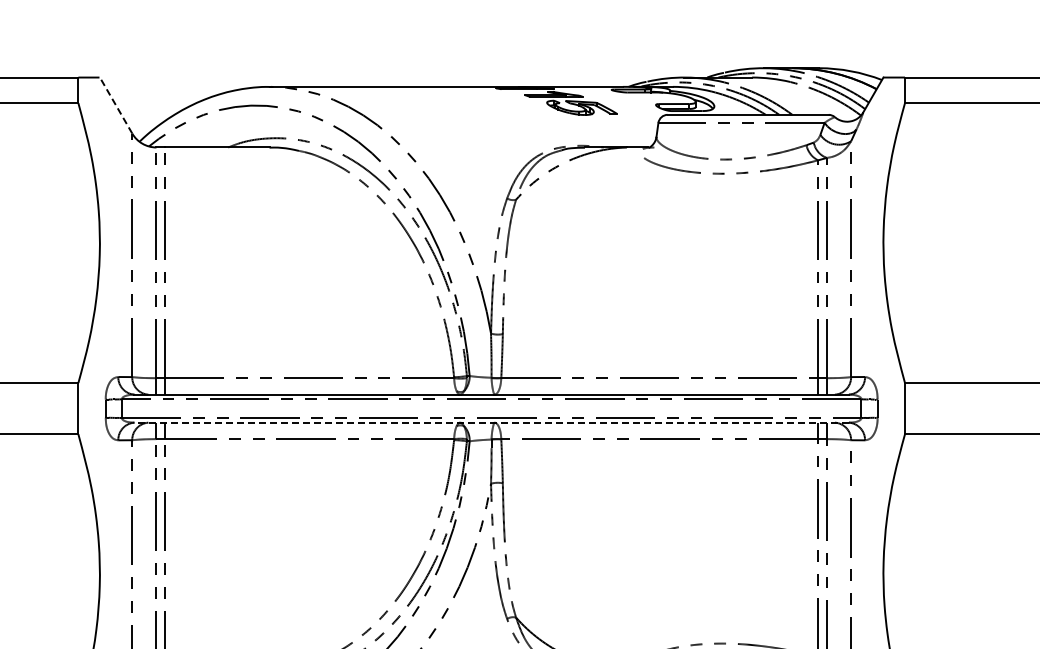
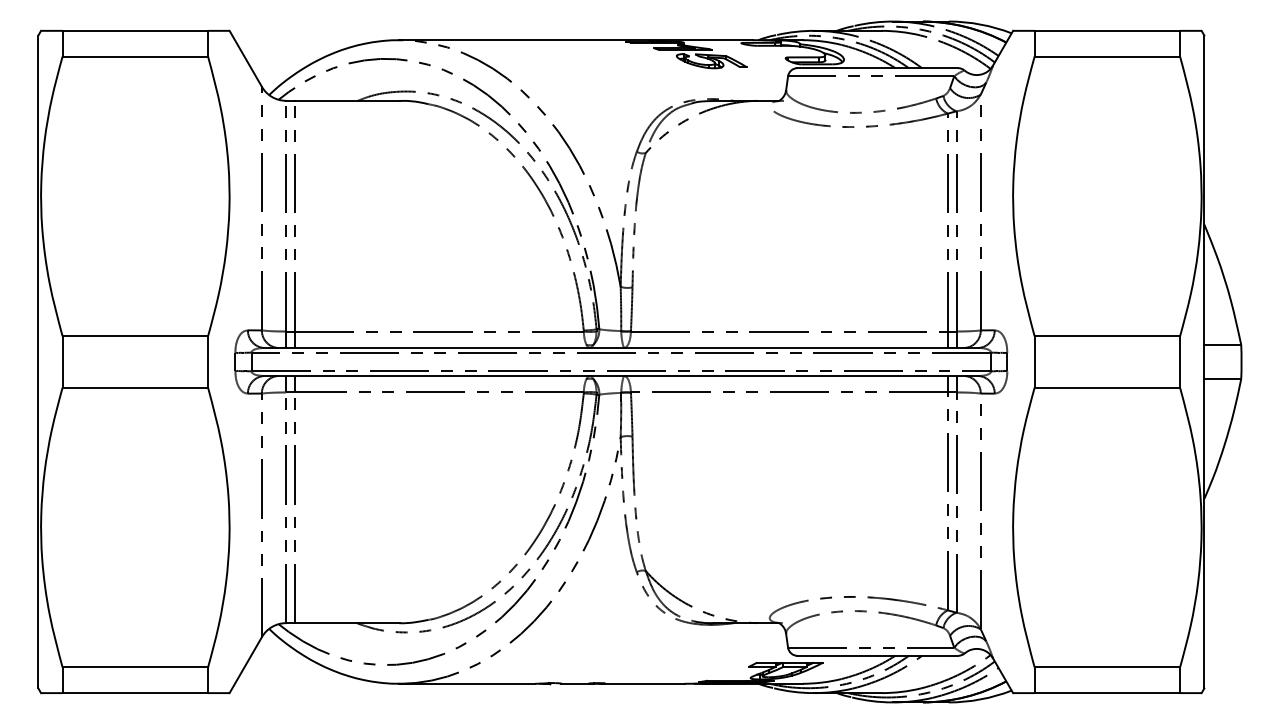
line: (115, 105) -> (245, 58), dashed -> solid
line: (490, 422) -> (620, 375), dashed -> solid

